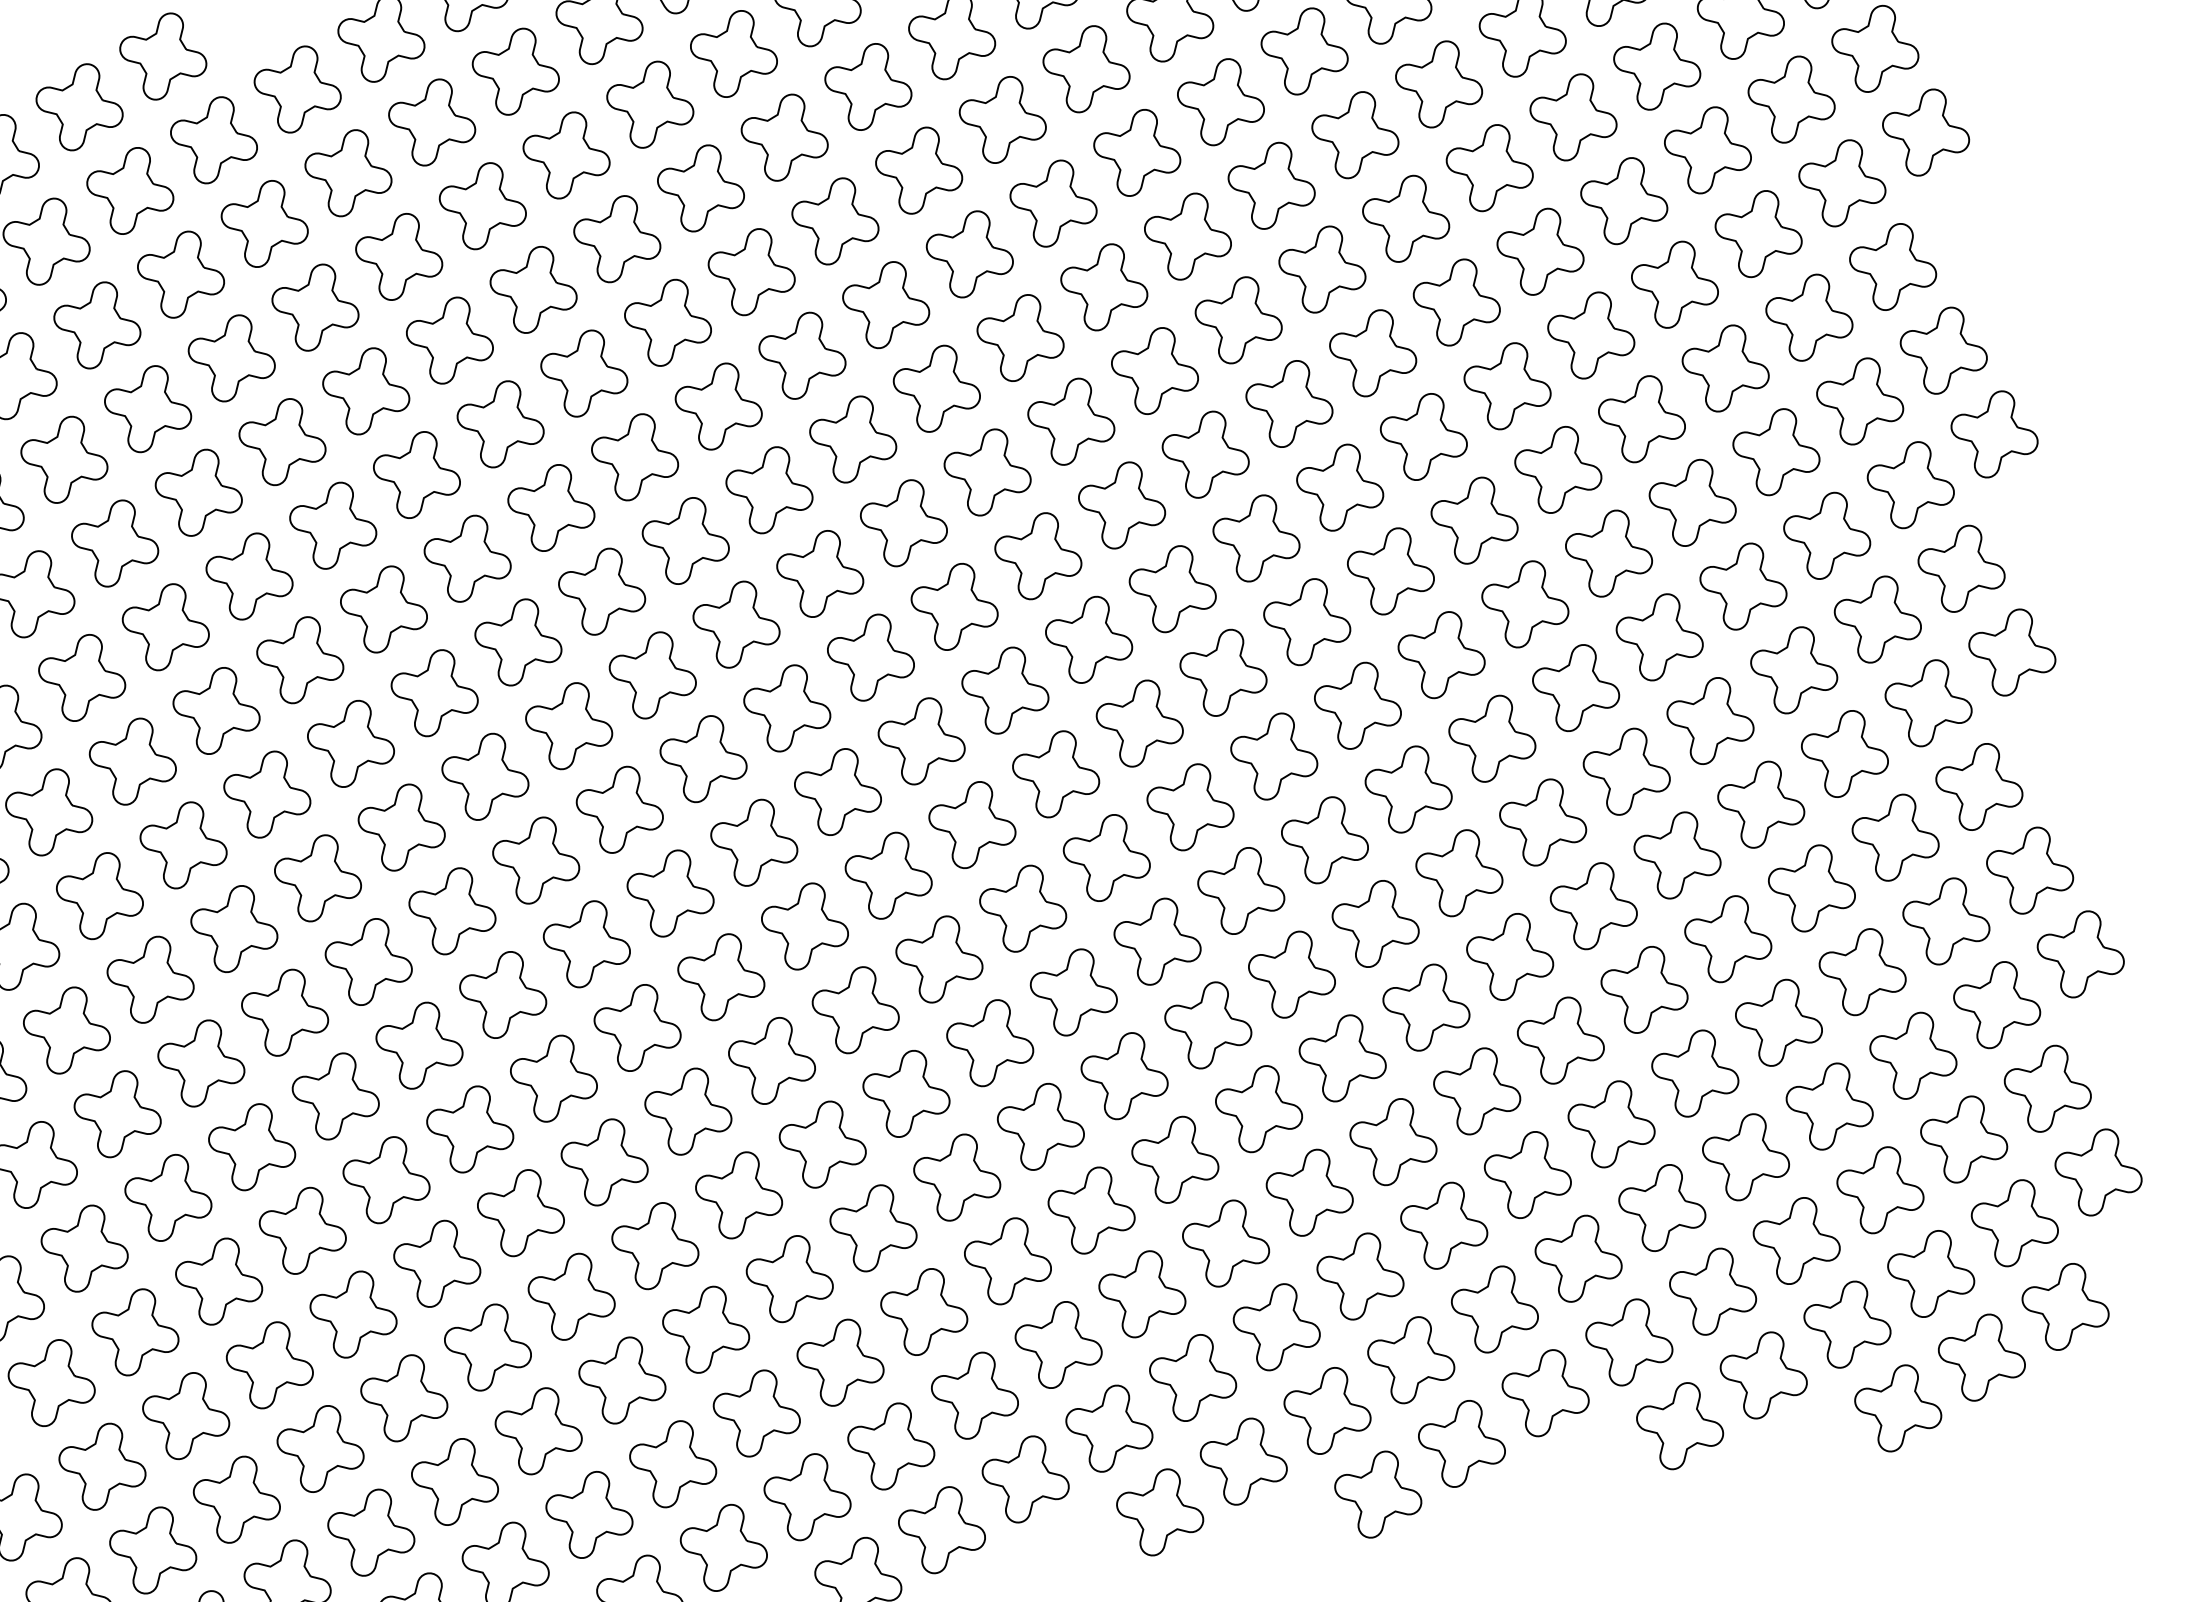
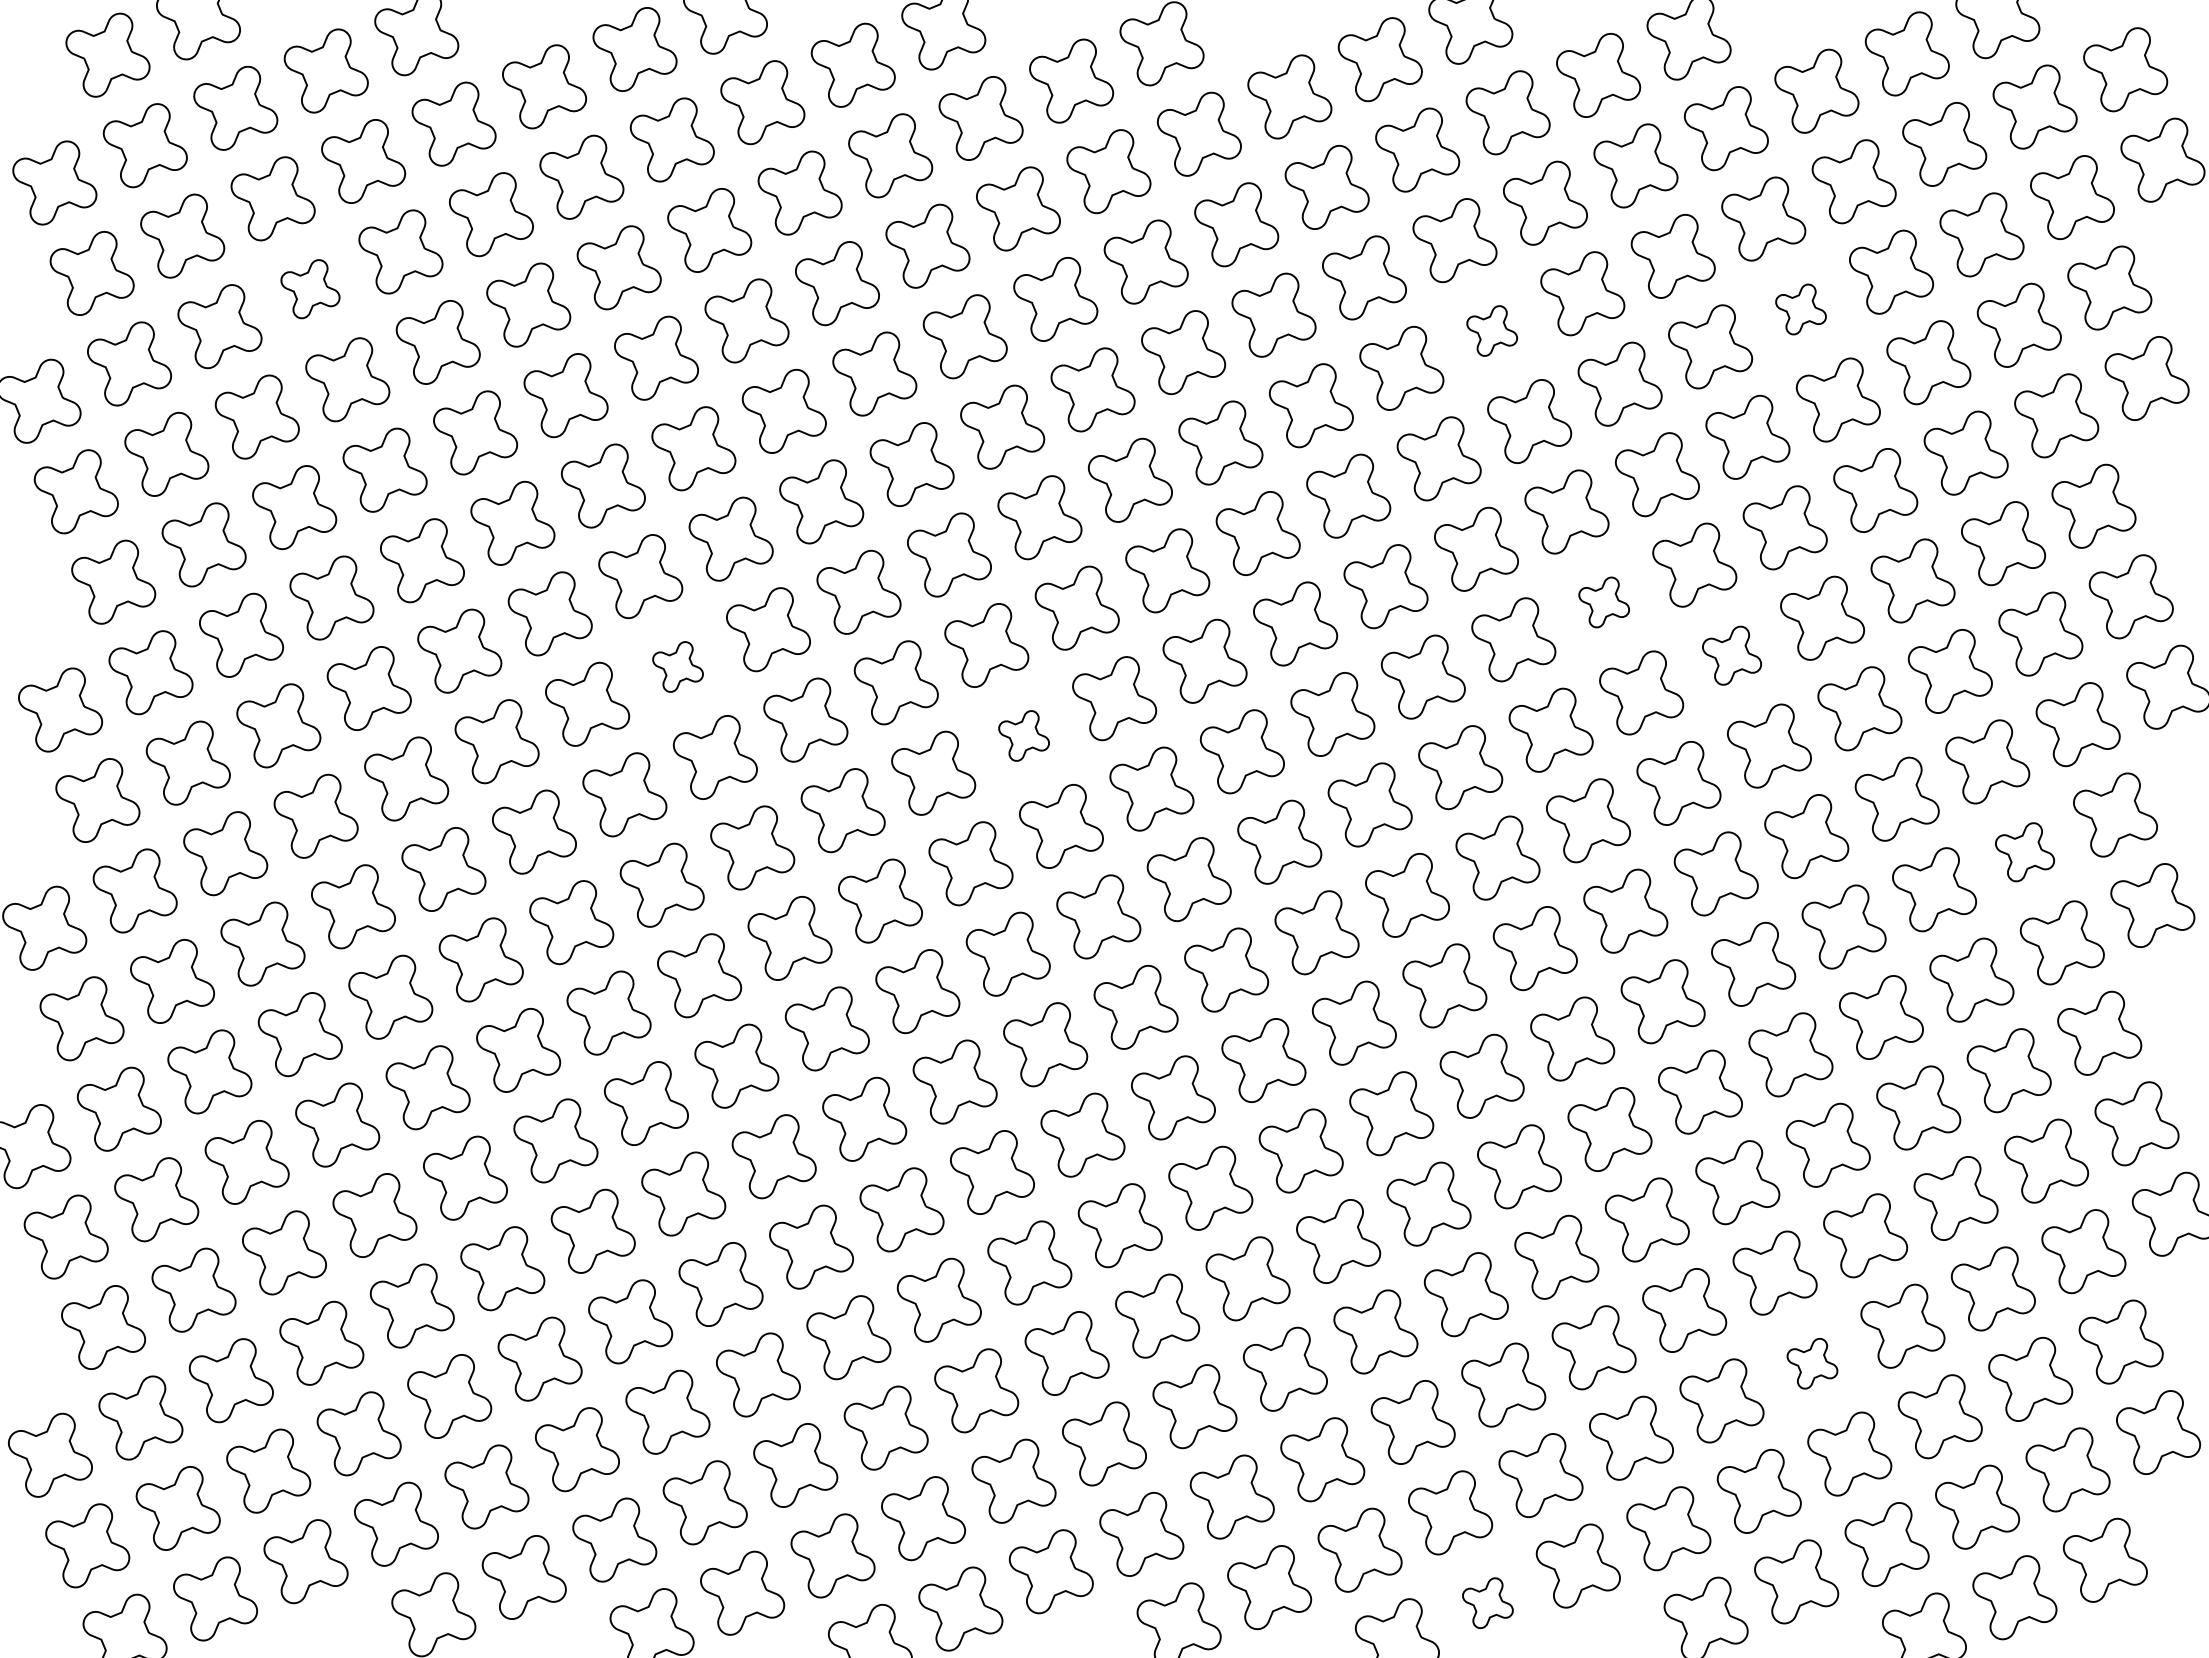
part: (1572, 117) -> (1800, 309), size x0.6
part: (1270, 185) -> (1491, 330), size x0.6
part: (97, 324) -> (310, 288), size x0.7
part: (1423, 437) -> (1603, 602), size x0.6
part: (1557, 469) -> (1731, 655), size x0.7
part: (1877, 618) -> (2024, 851), size x0.7
part: (517, 642) -> (677, 666), size x0.6
part: (870, 657) -> (1023, 735), size x0.6
part: (1746, 1157) -> (1812, 1363), size x0.6
part: (1461, 1443) -> (1487, 1602), size x0.6

